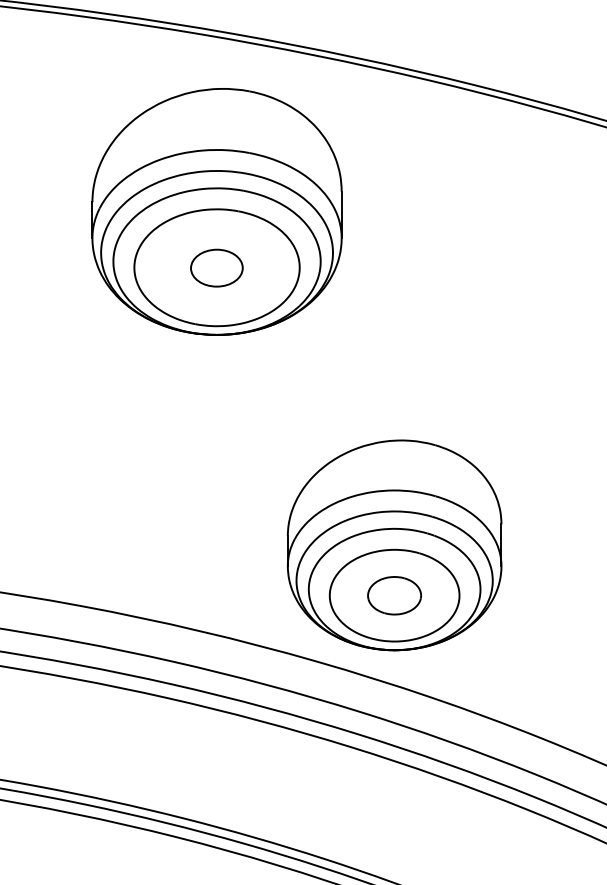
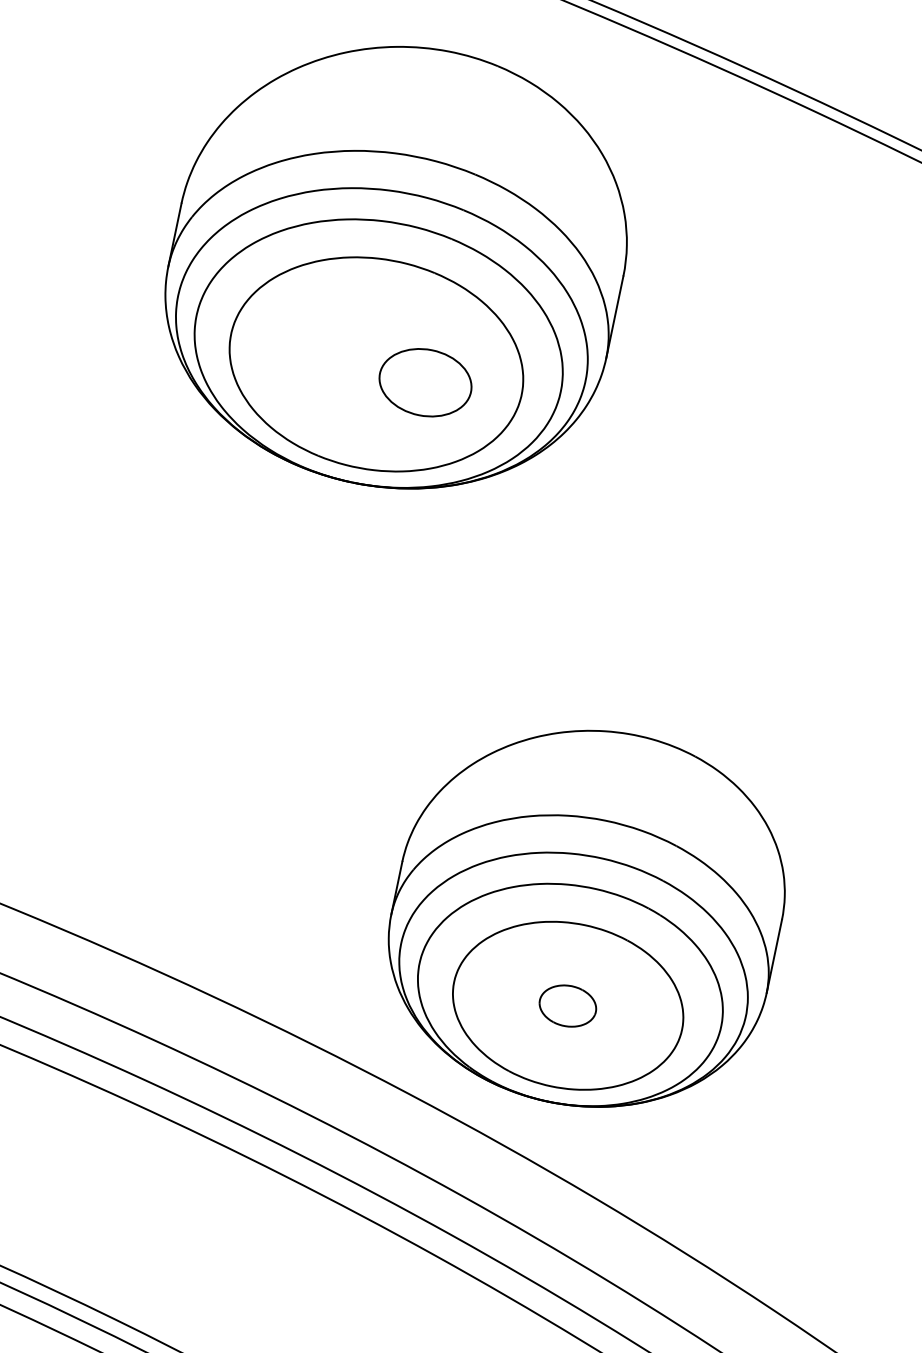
part: (216, 267) -> (425, 381), moved
part: (394, 595) -> (567, 1005), size x0.6

